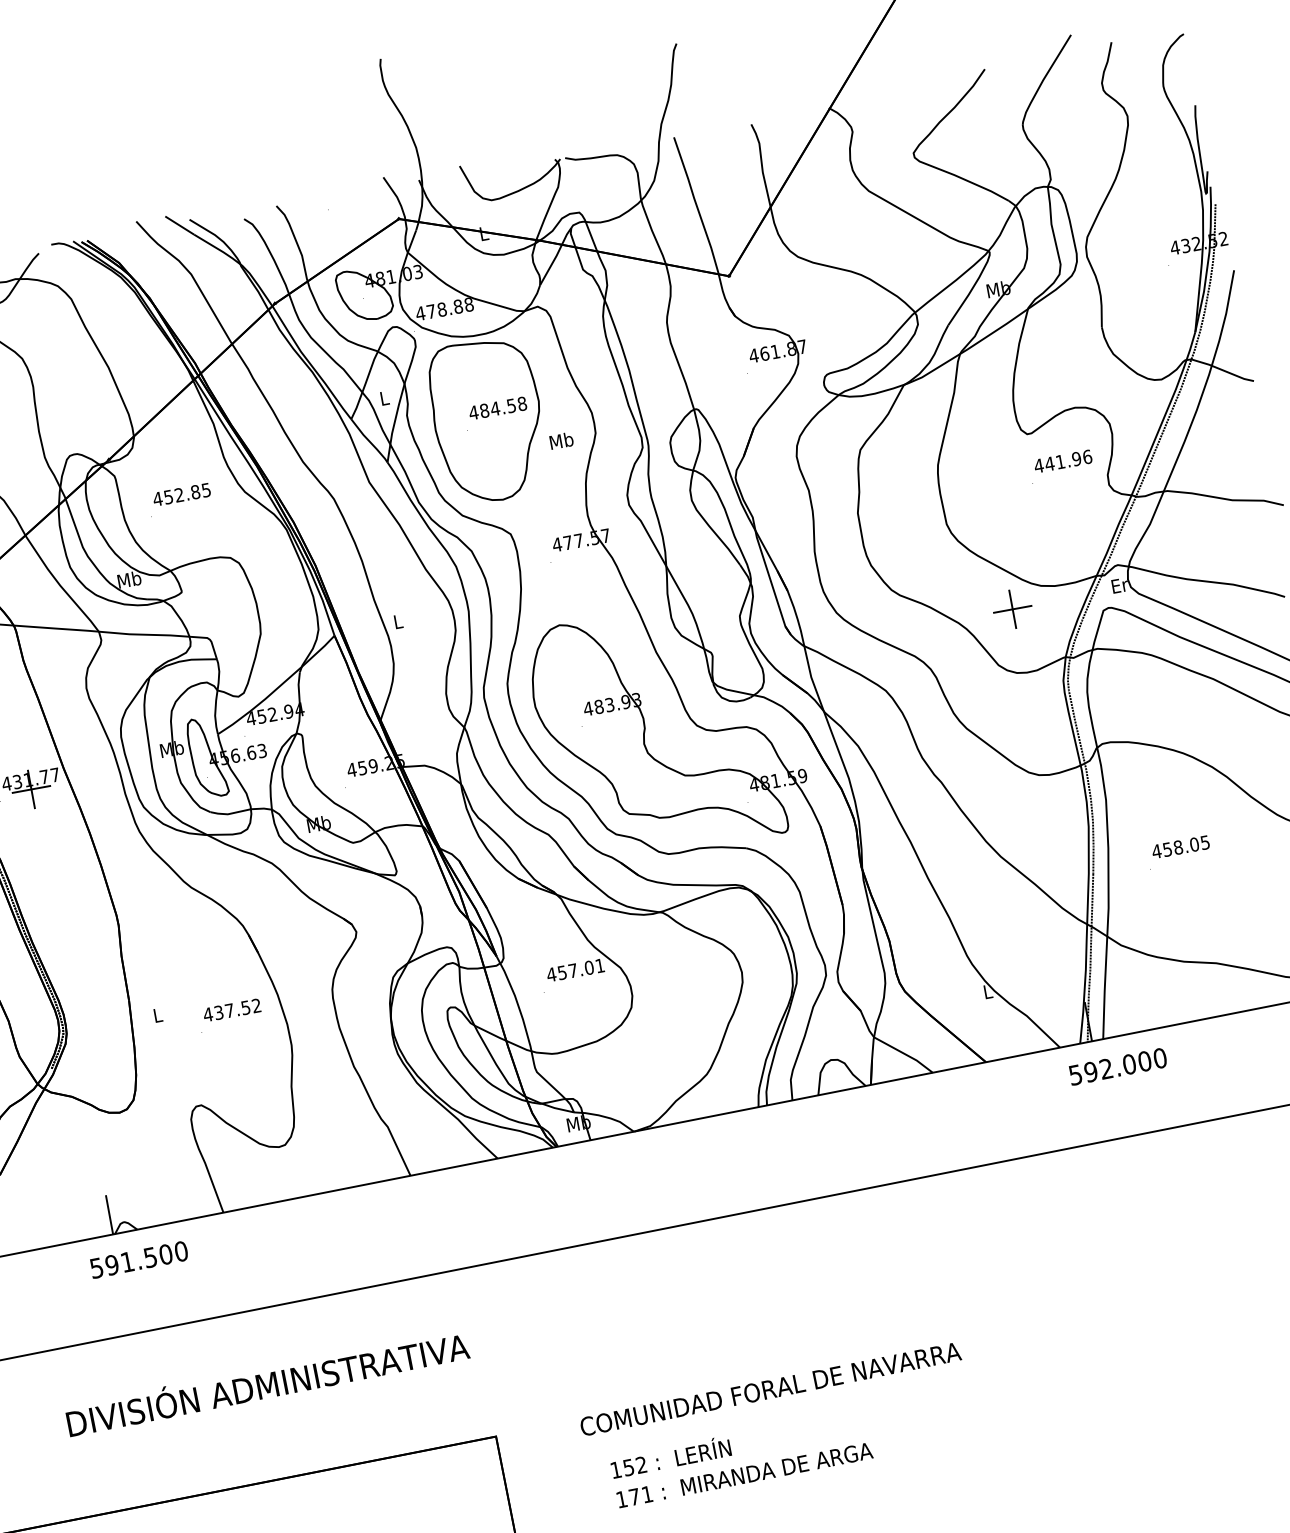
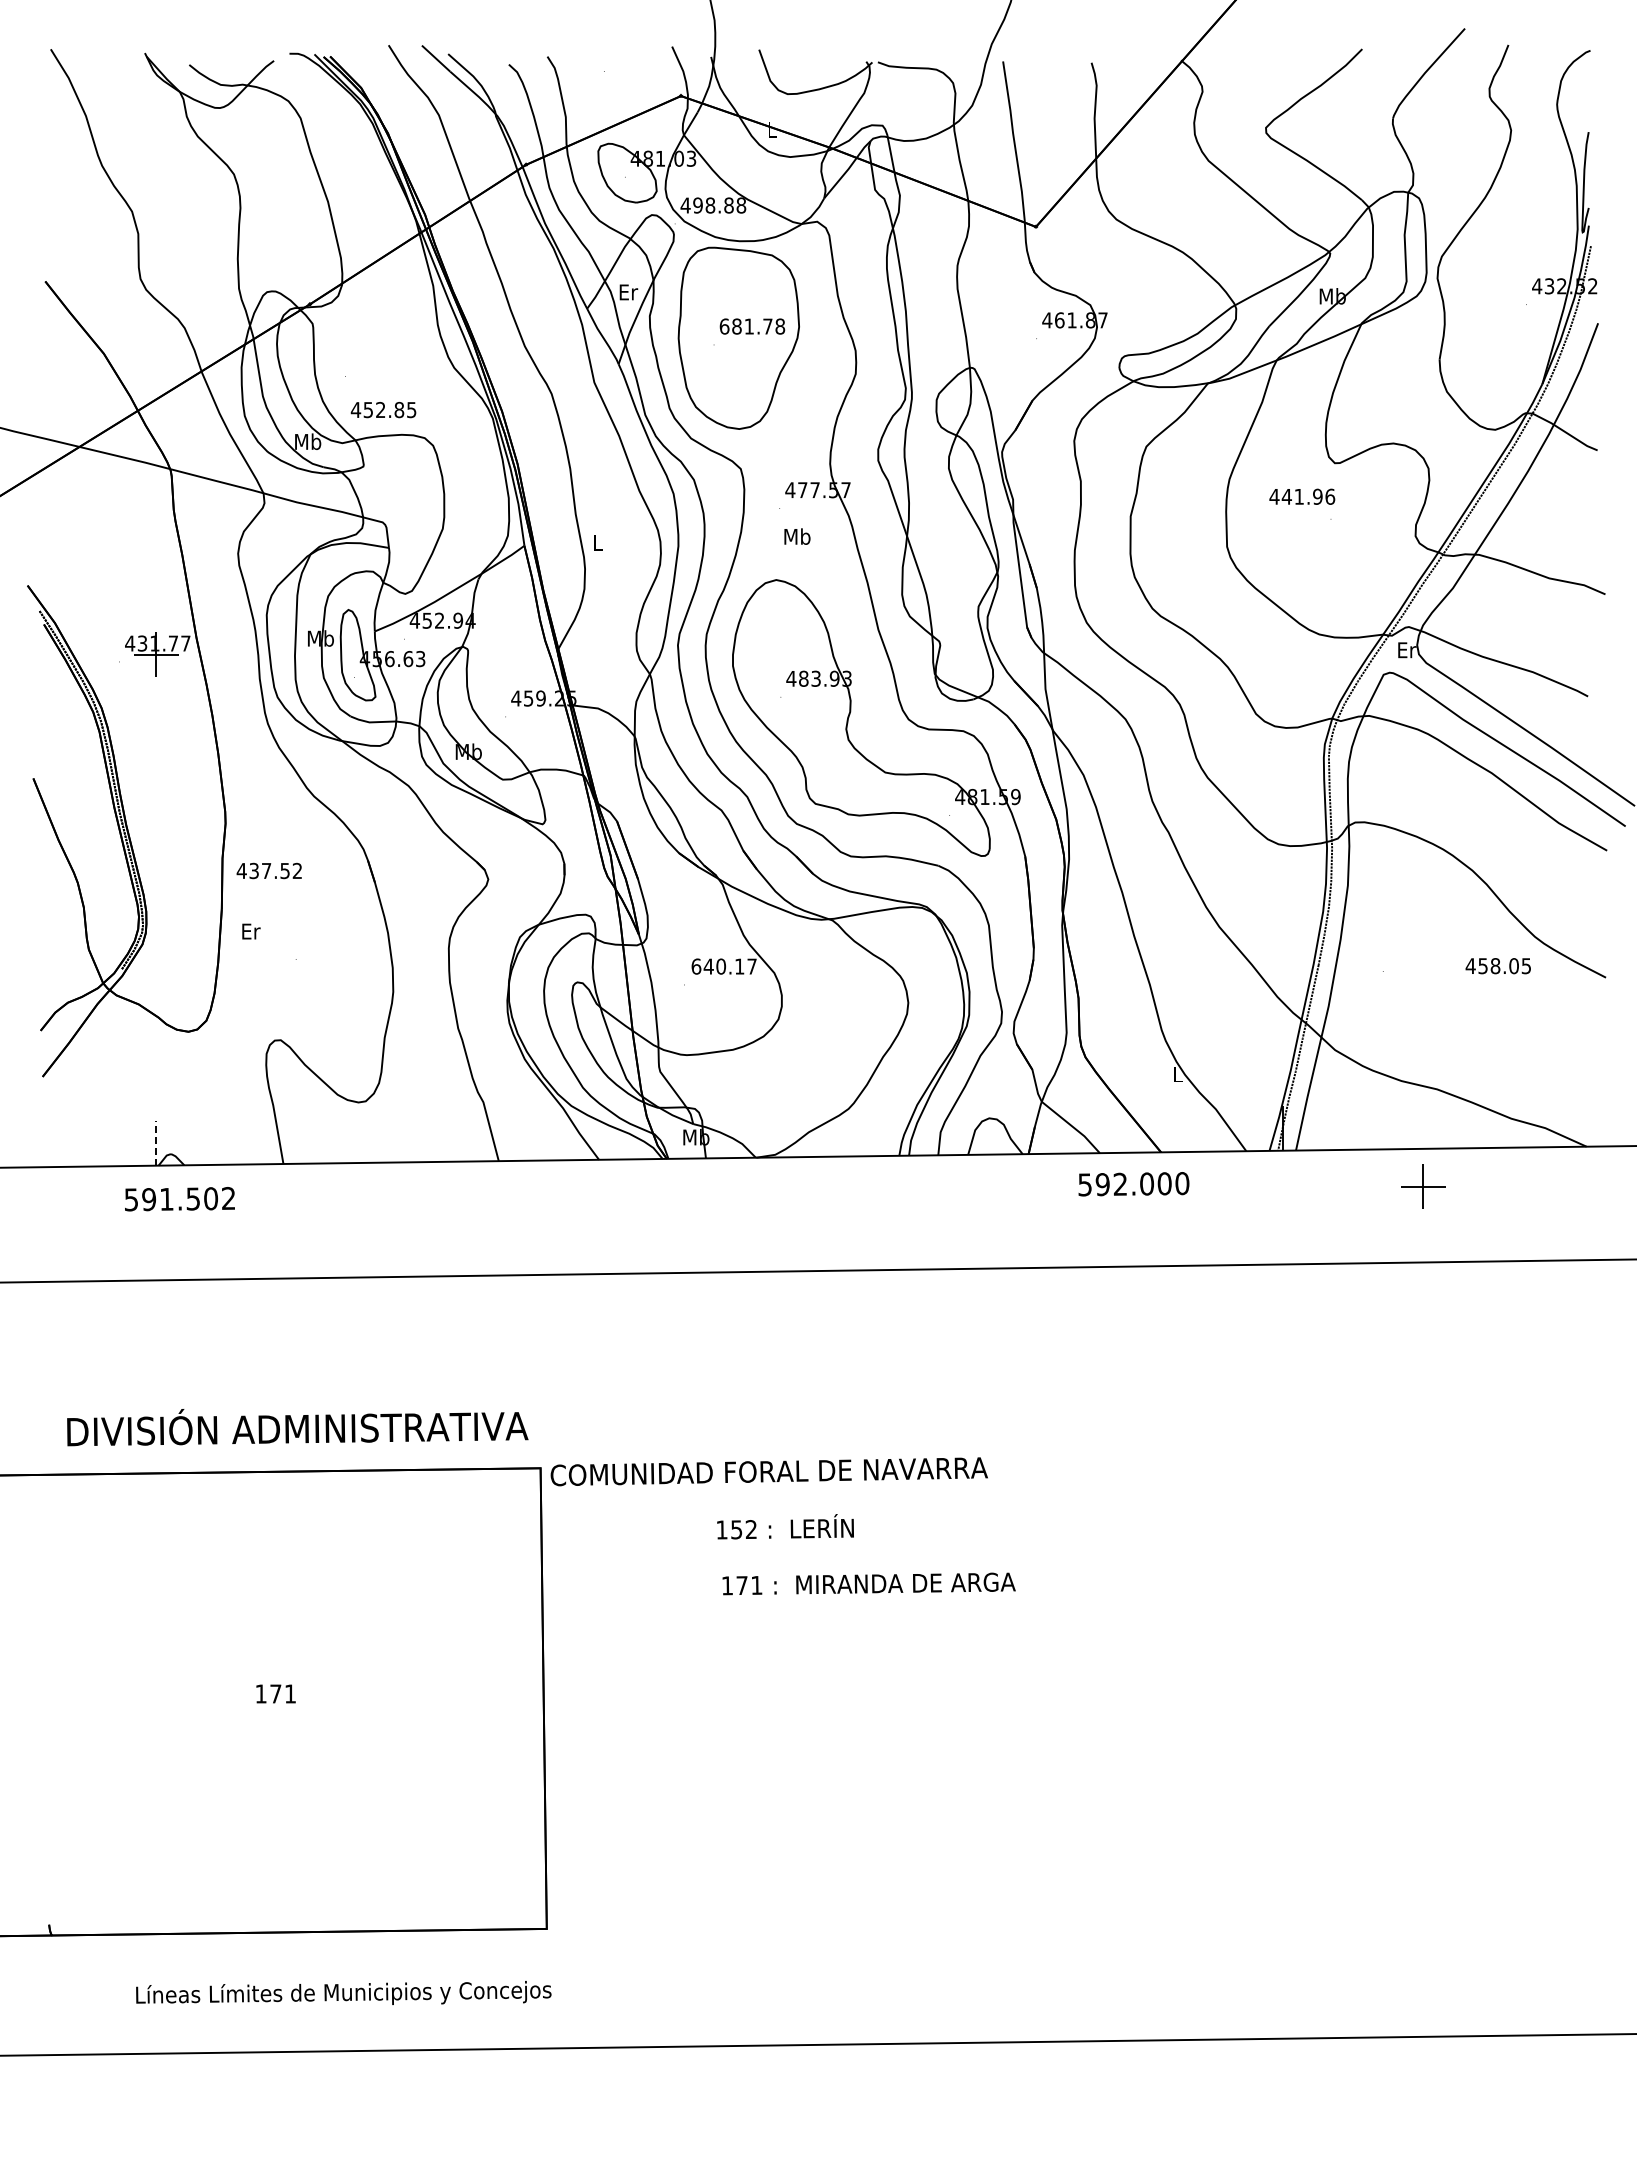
text: (430, 311) -> (697, 205), 478.88 -> 498.88
text: (384, 398) -> (628, 292), L -> Er
text: (492, 409) -> (745, 326), 484.58 -> 681.78
text: (561, 440) -> (797, 536), moved
text: (1063, 461) -> (1302, 496), moved
text: (181, 495) -> (383, 410), moved
part: (1013, 609) -> (1423, 1186), moved
text: (1180, 847) -> (1497, 966), moved
text: (575, 970) -> (723, 966), 457.01 -> 640.17
text: (231, 1010) -> (268, 870), moved
text: (158, 1015) -> (251, 931), L -> Er
text: (1117, 1066) -> (1133, 1184), moved
line: (109, 1215) -> (156, 1143), solid -> dashed
text: (181, 1251) -> (228, 1198), 591.500 -> 591.502
text: (267, 1384) -> (297, 1427), moved
text: (769, 1389) -> (768, 1471), moved
text: (670, 1456) -> (785, 1526), moved
text: (744, 1474) -> (868, 1583), moved

